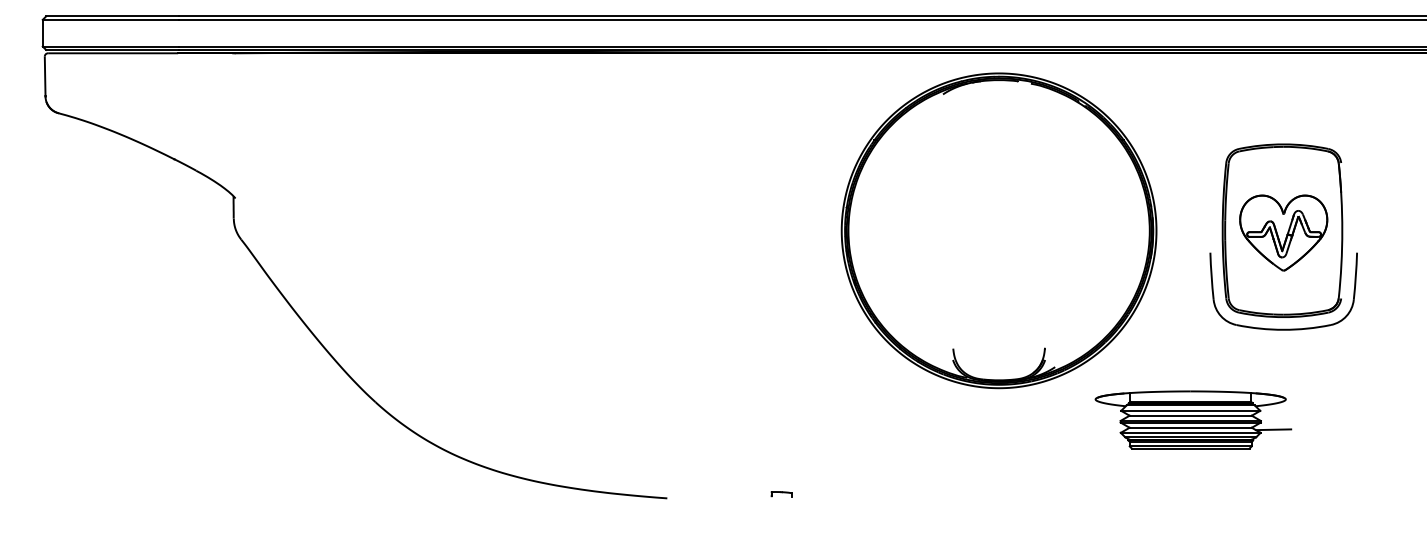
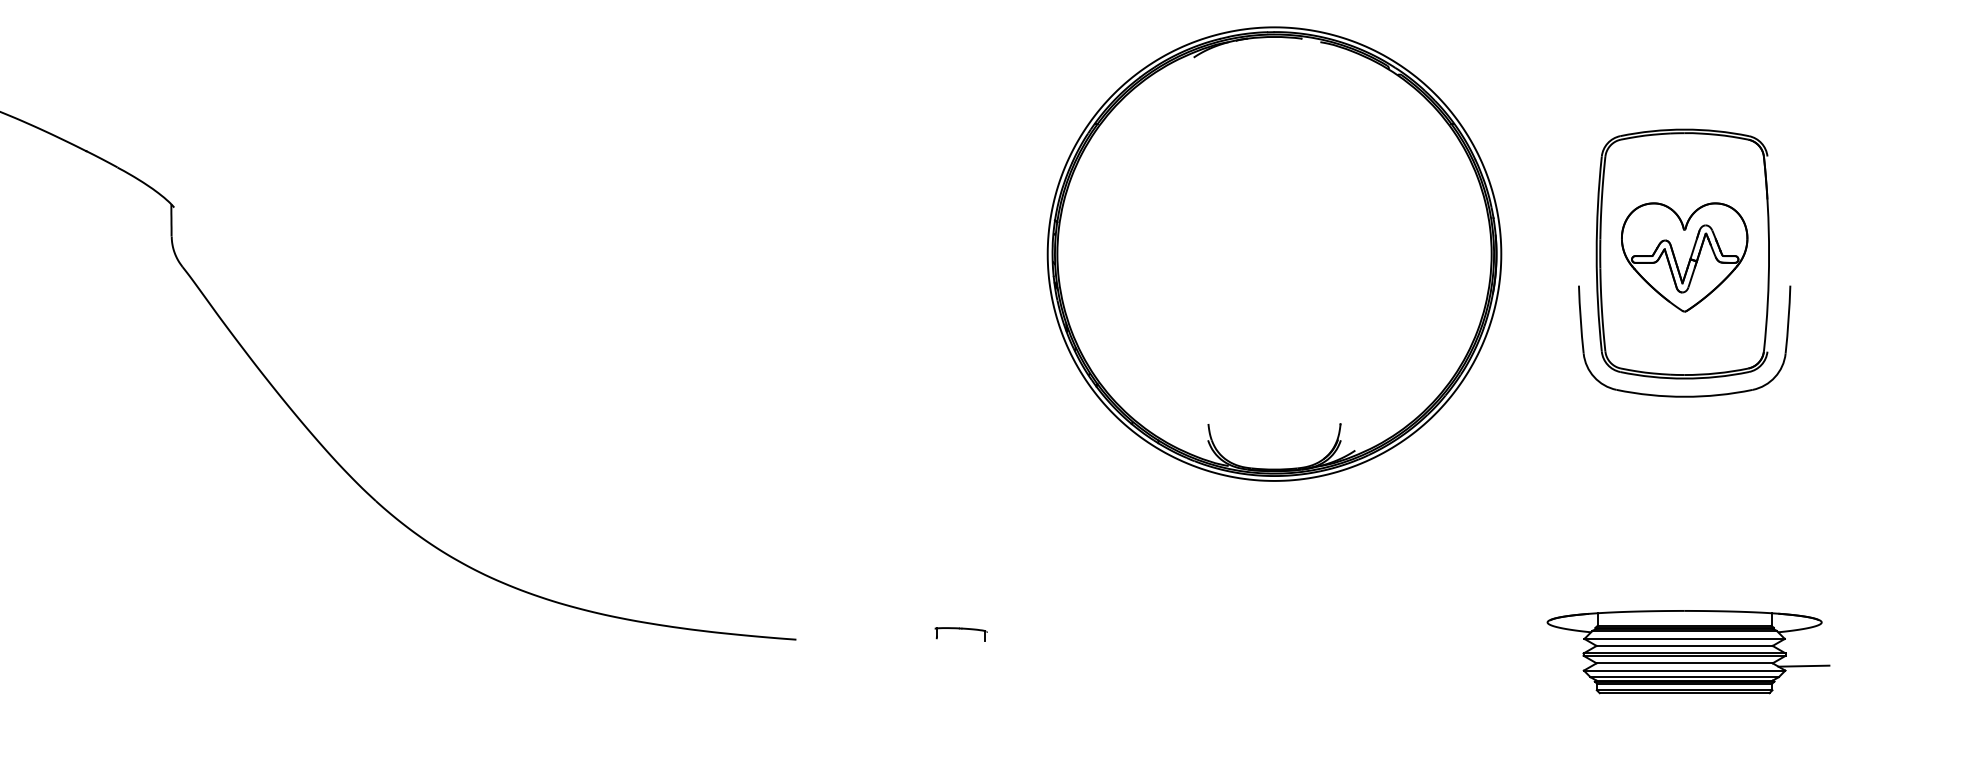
part: (1193, 419) -> (1688, 651), moved
part: (781, 494) -> (960, 634), size x1.67

